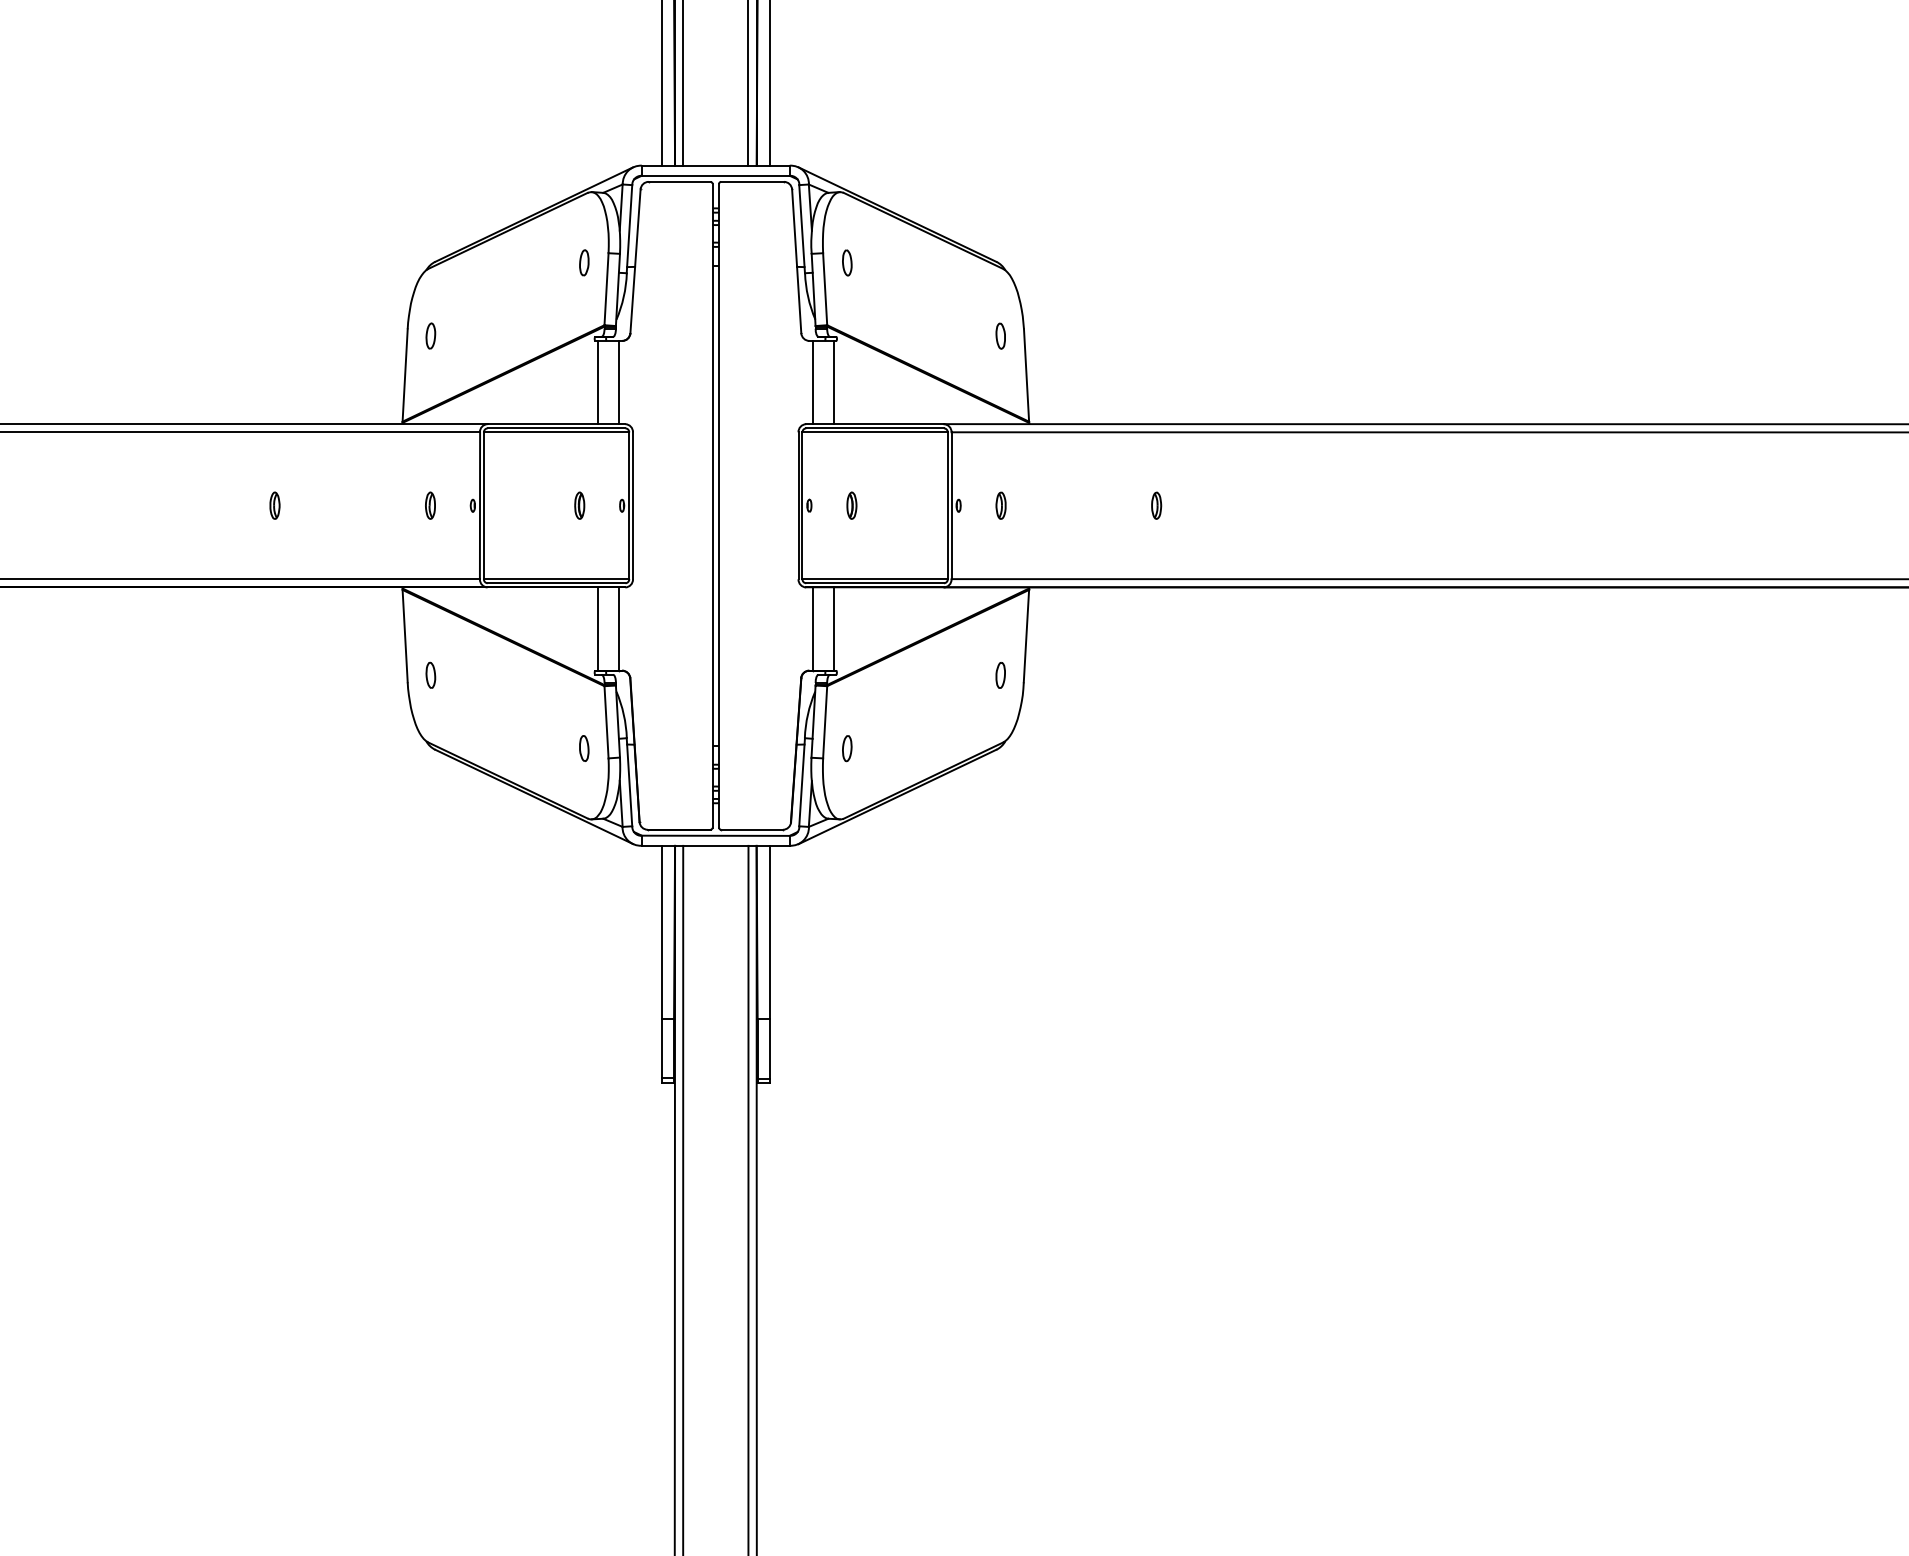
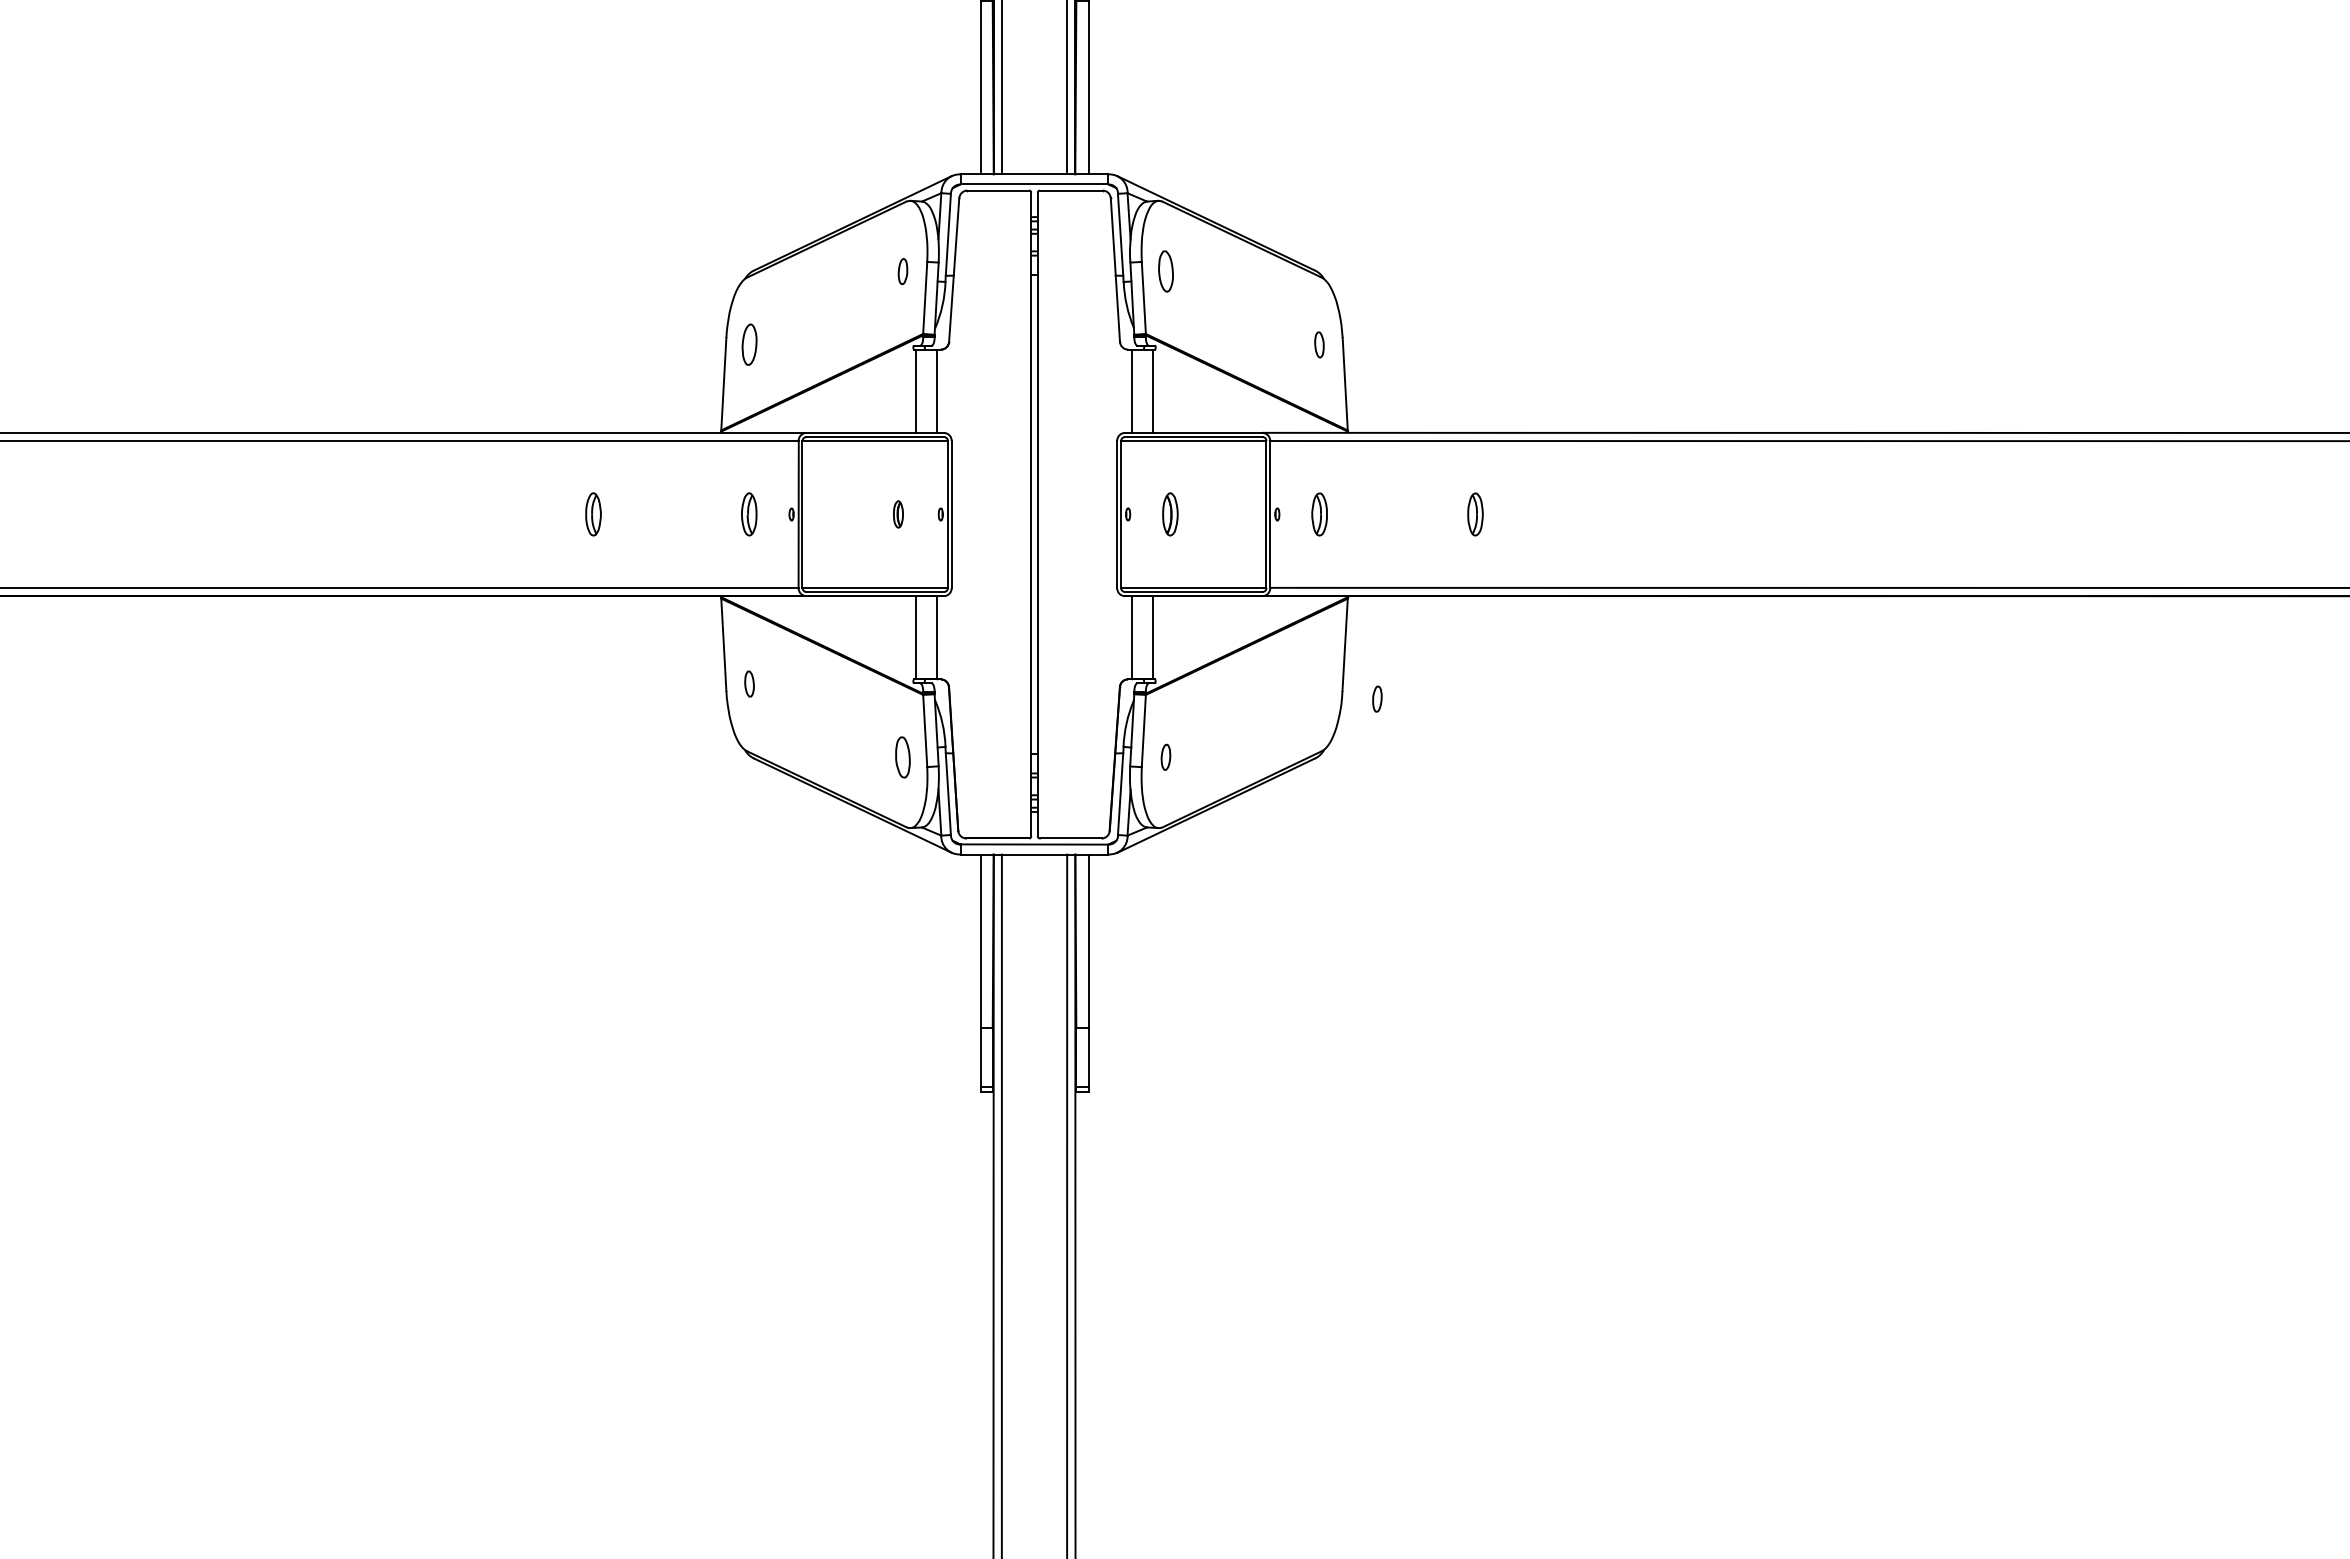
part: (846, 262) -> (1165, 271), size x1.6
part: (430, 335) -> (749, 344), size x1.6
part: (274, 505) -> (593, 514), size x1.6
part: (429, 505) -> (748, 514), size x1.6
part: (851, 505) -> (1170, 514), size x1.6
part: (1000, 505) -> (1319, 514), size x1.6
part: (1155, 505) -> (1474, 514), size x1.6
part: (1000, 674) -> (1377, 698), moved
part: (583, 747) -> (902, 756), size x1.6

